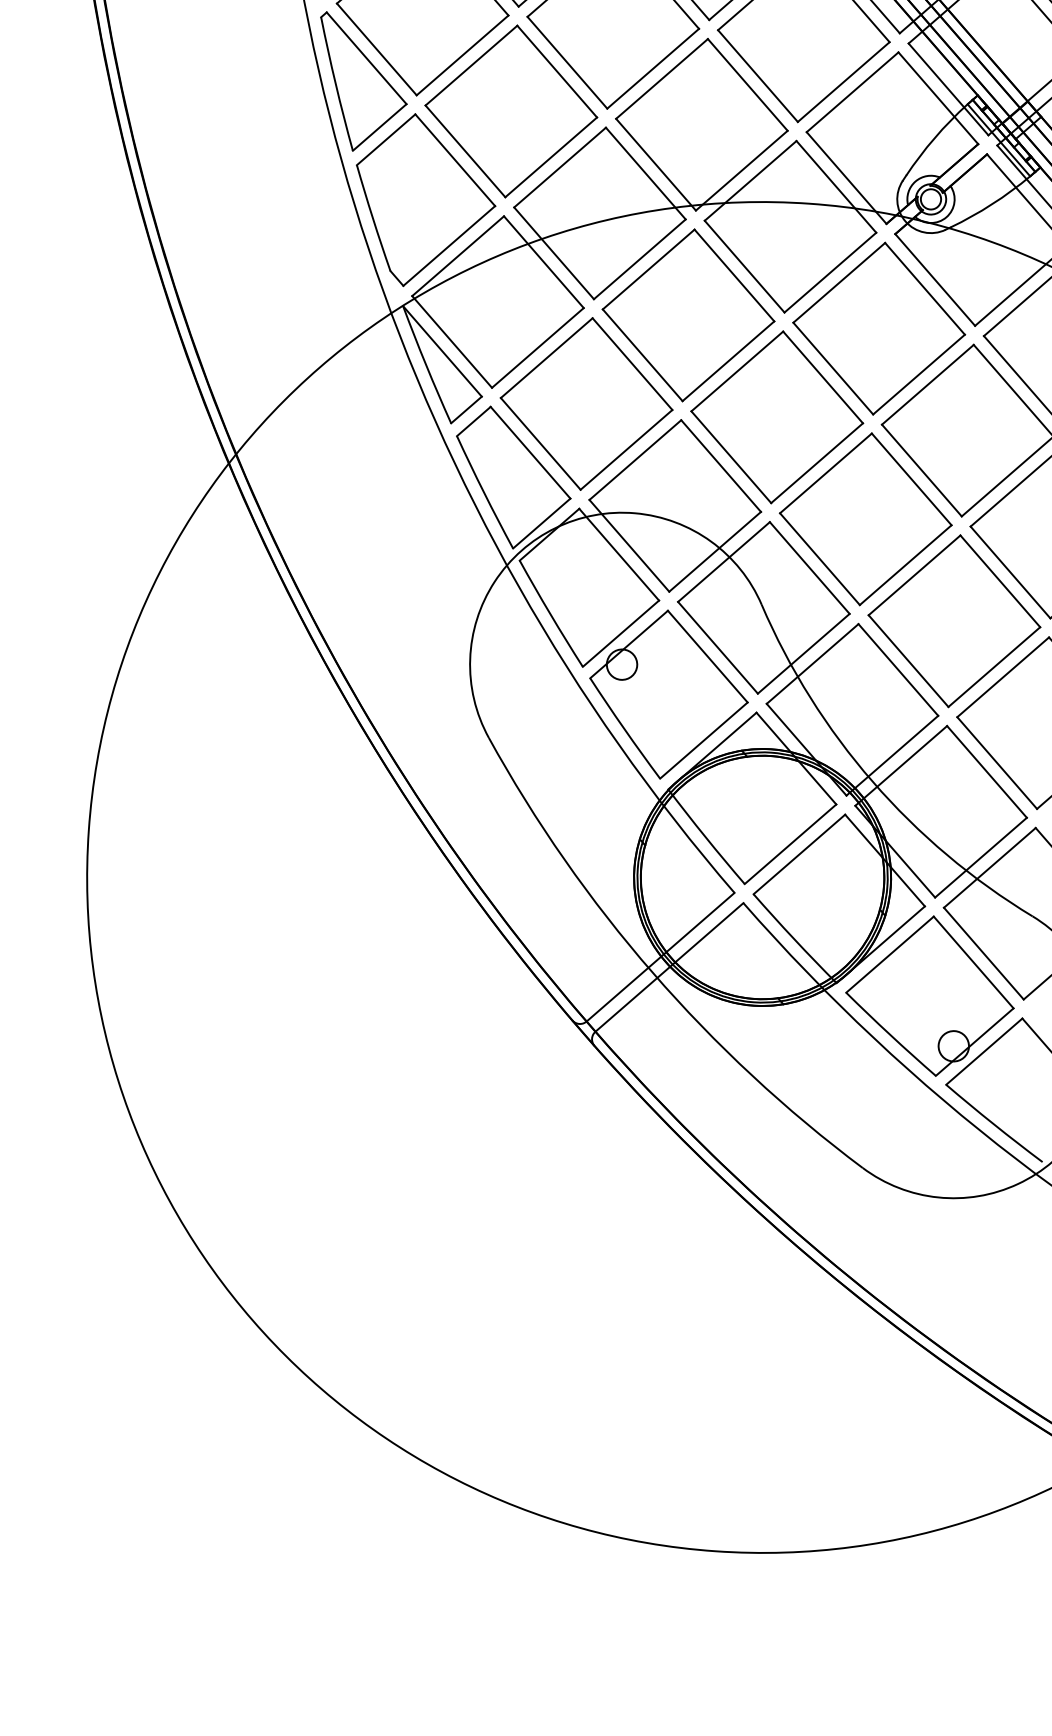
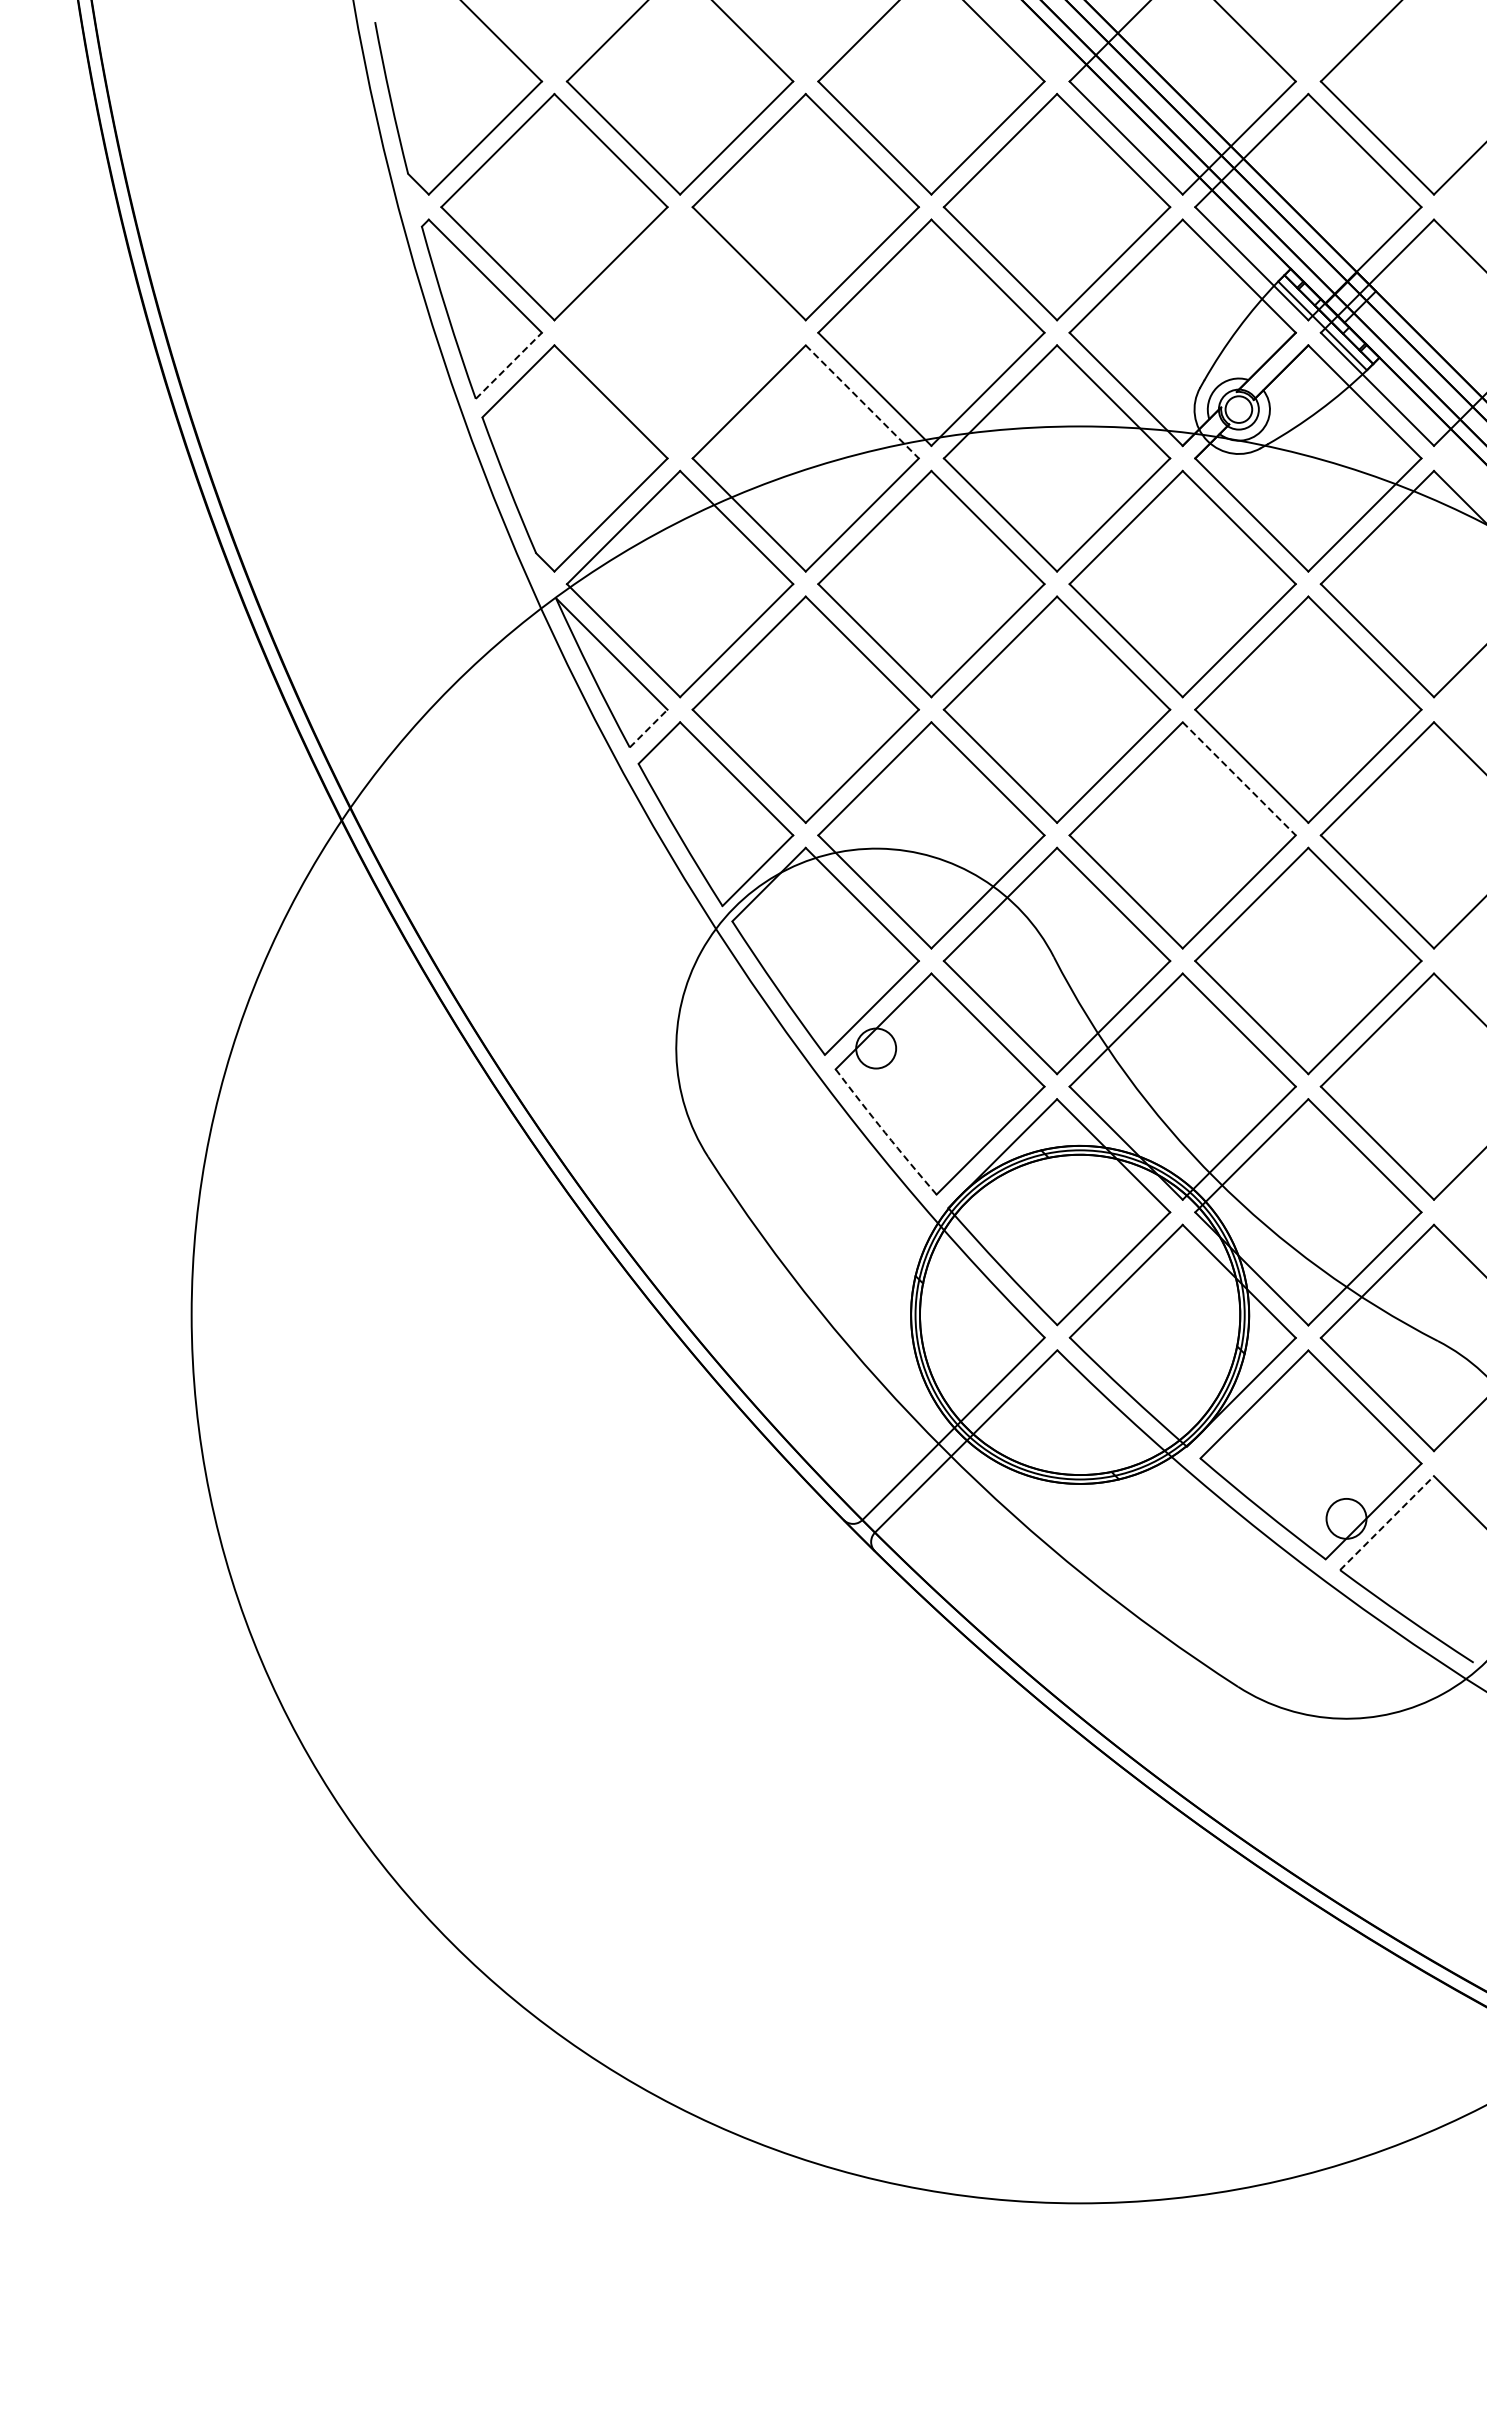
part: (510, 111) -> (679, 332), removed
line: (379, 127) -> (508, 365), solid -> dashed
line: (646, 173) -> (862, 401), solid -> dashed
line: (466, 409) -> (648, 728), solid -> dashed
line: (911, 479) -> (1239, 778), solid -> dashed
arc: (624, 728) -> (885, 1132), solid -> dashed
line: (984, 1051) -> (1387, 1522), solid -> dashed

